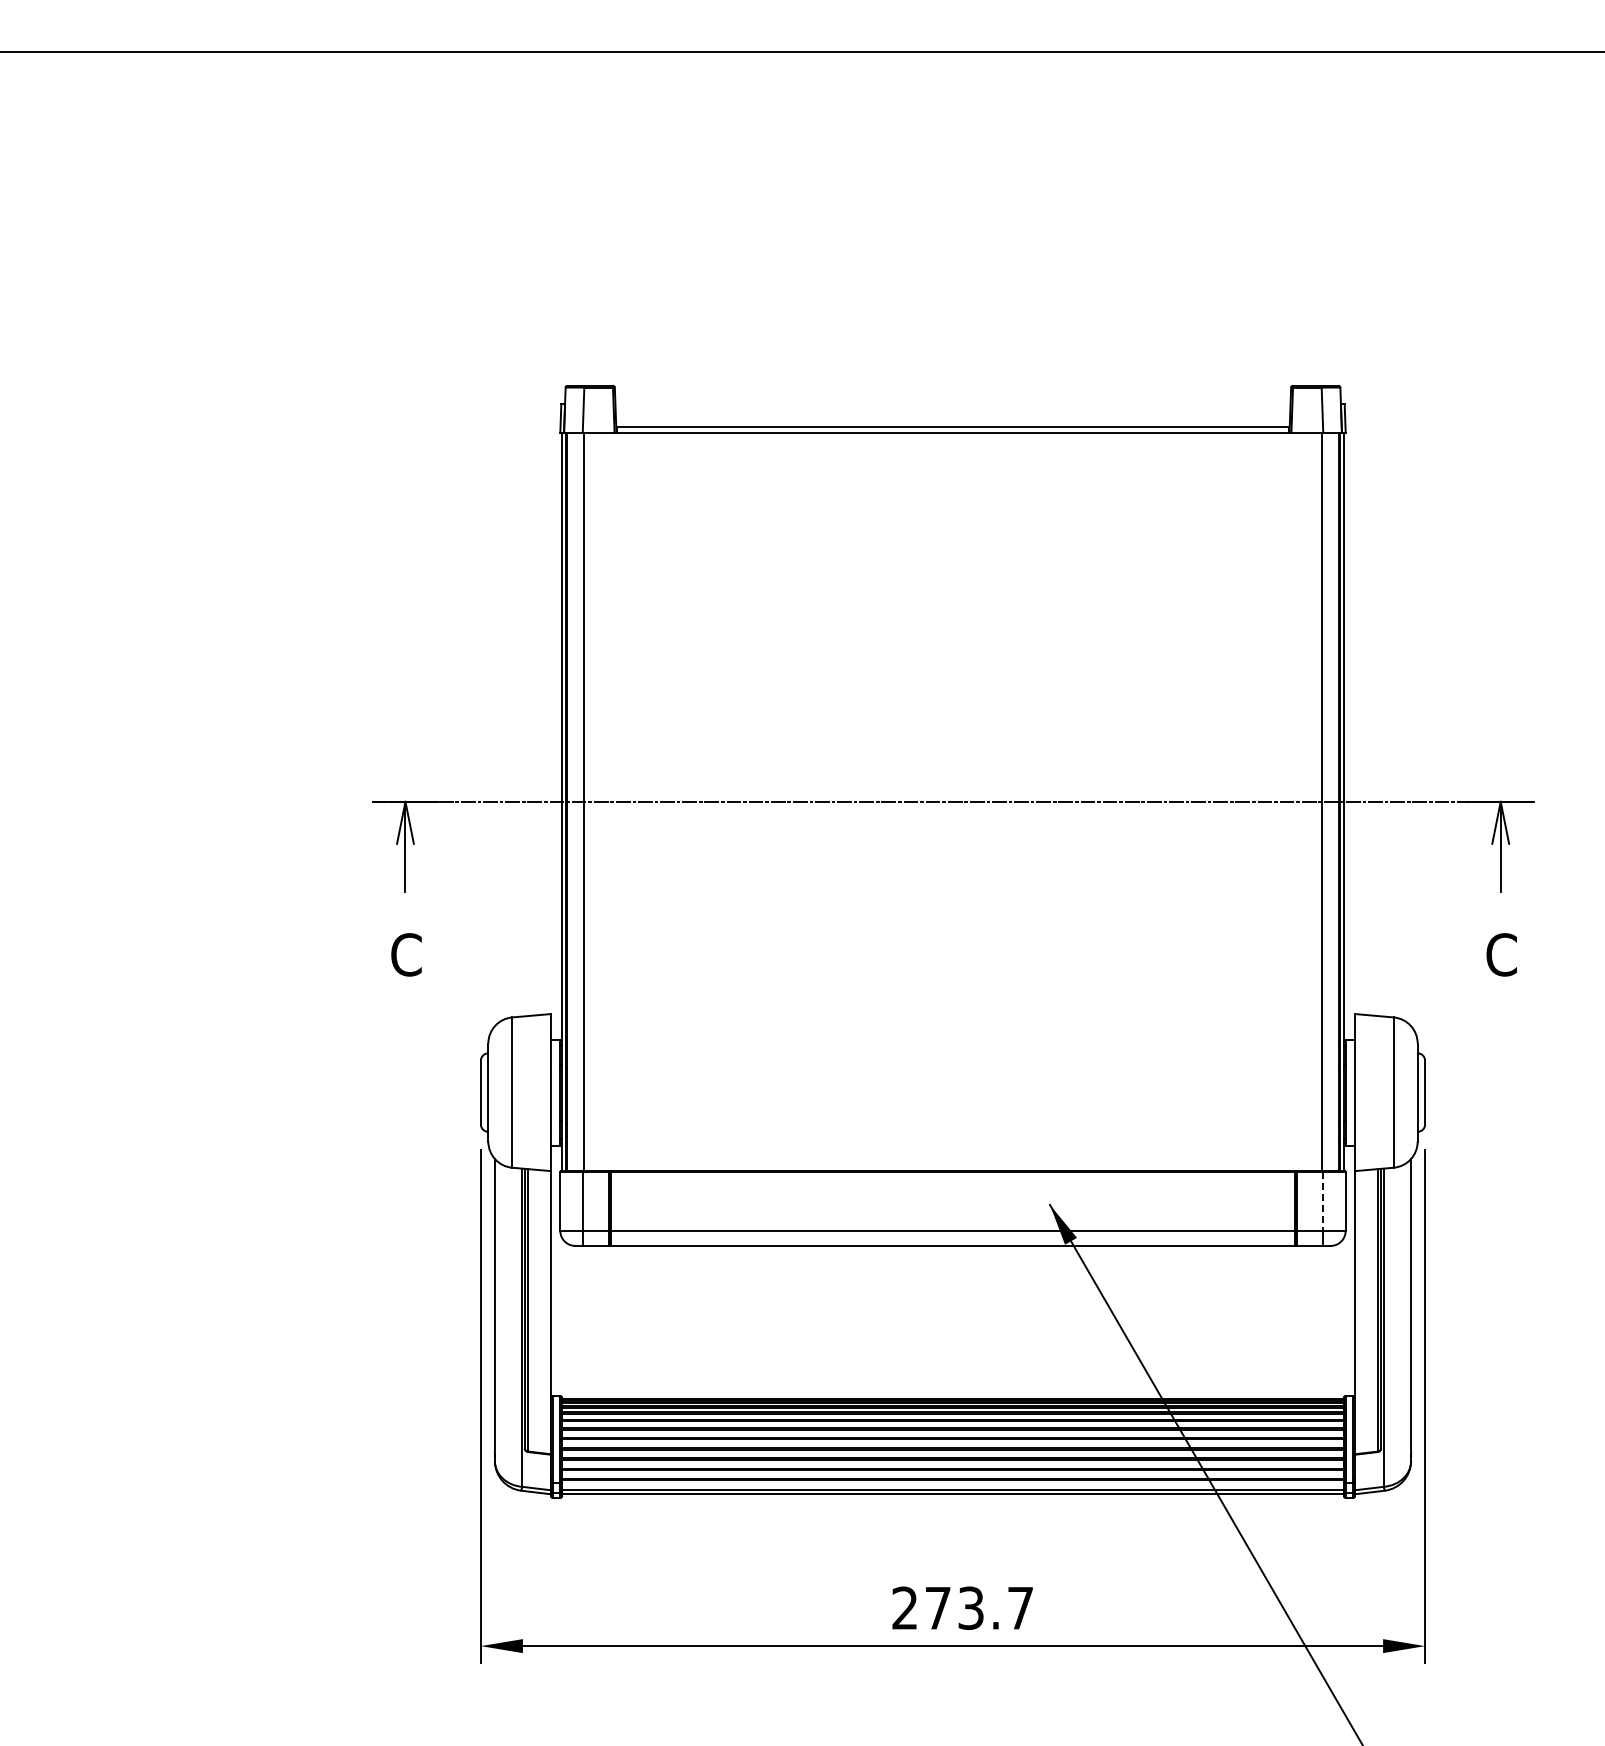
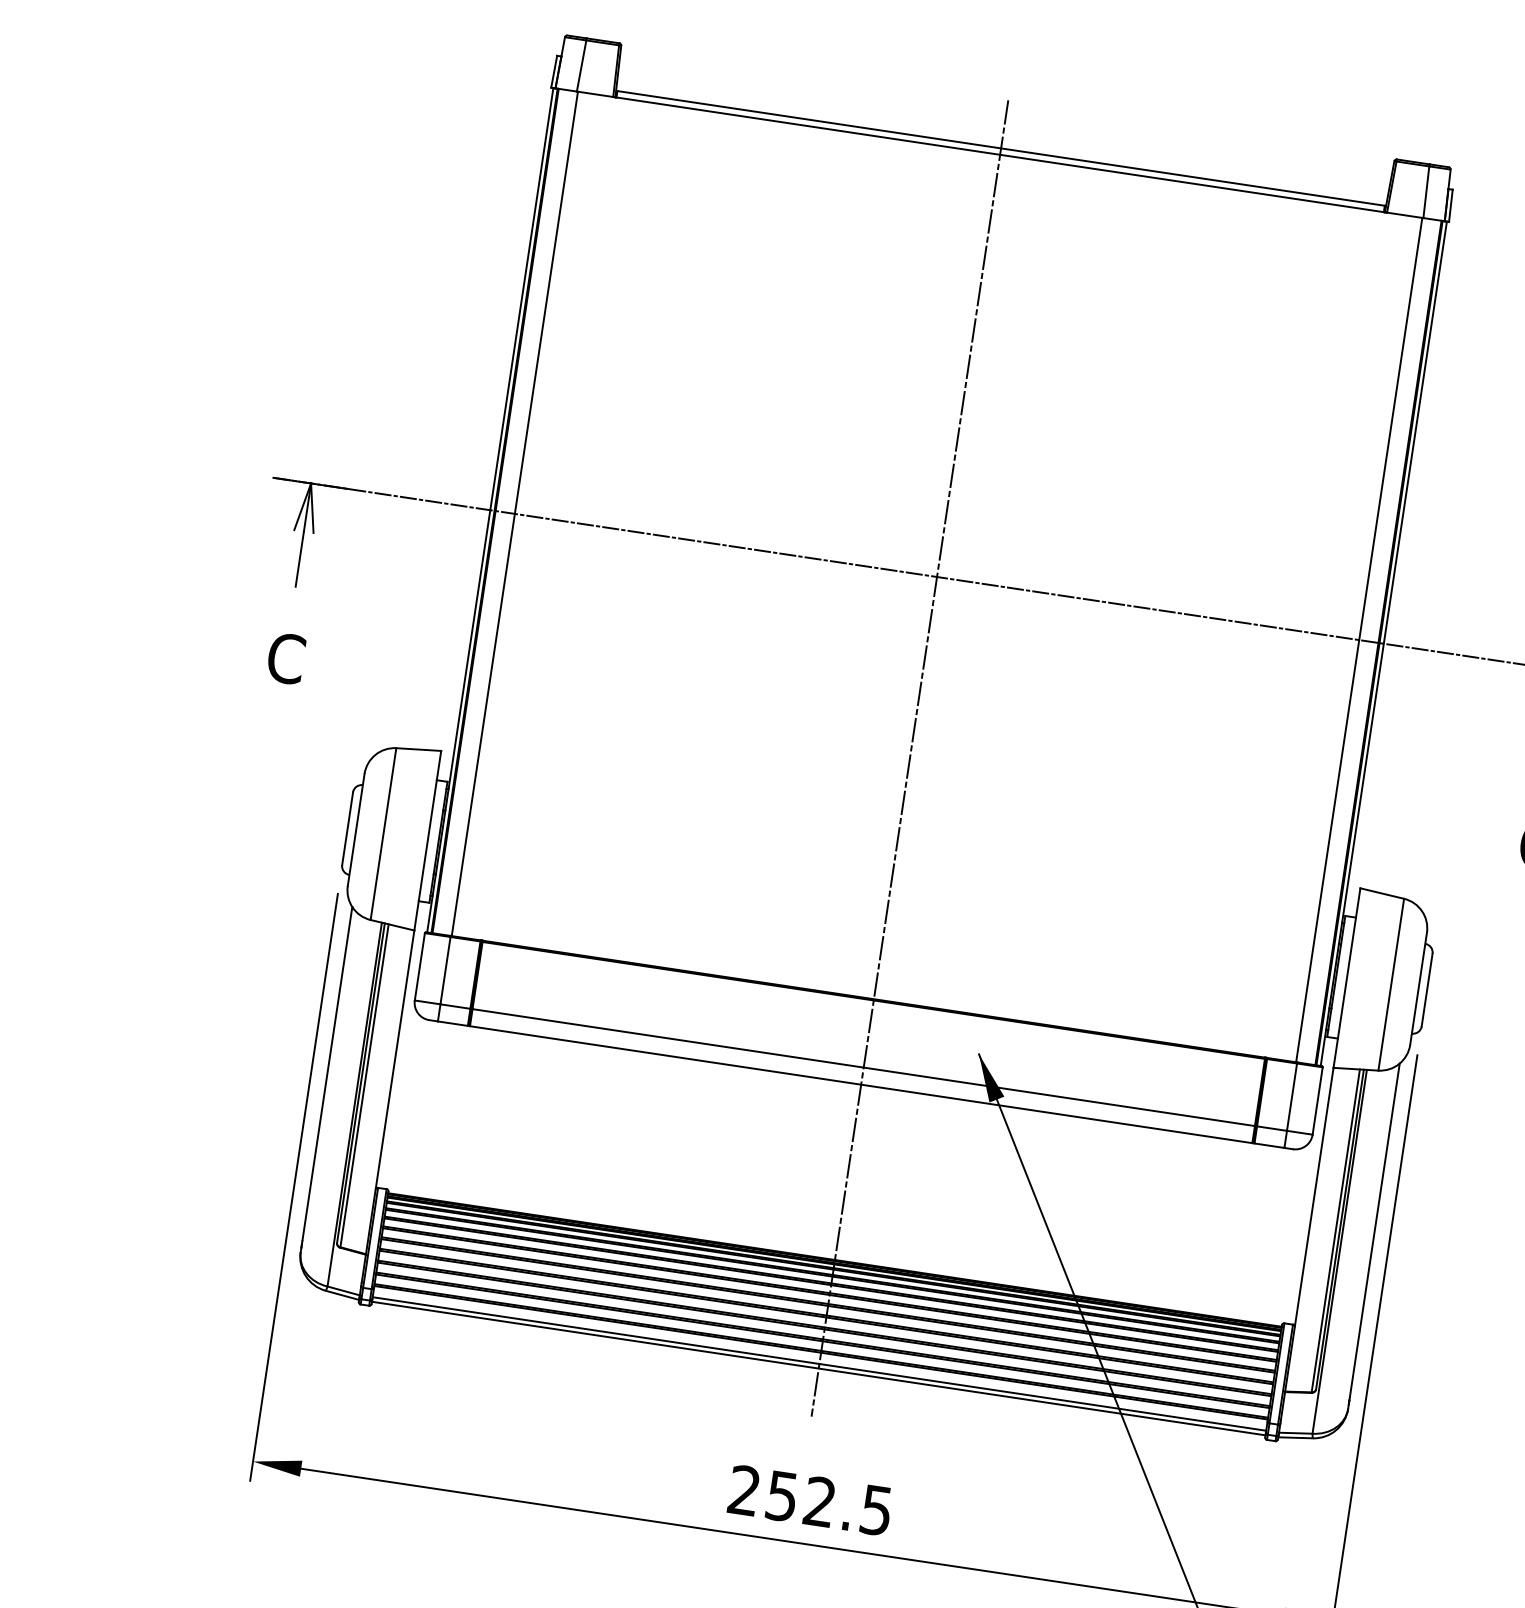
line: (953, 960) -> (910, 758), added
line: (1323, 1202) -> (1292, 1098), dashed -> solid
text: (978, 1607) -> (828, 1502), 273.7 -> 252.5

